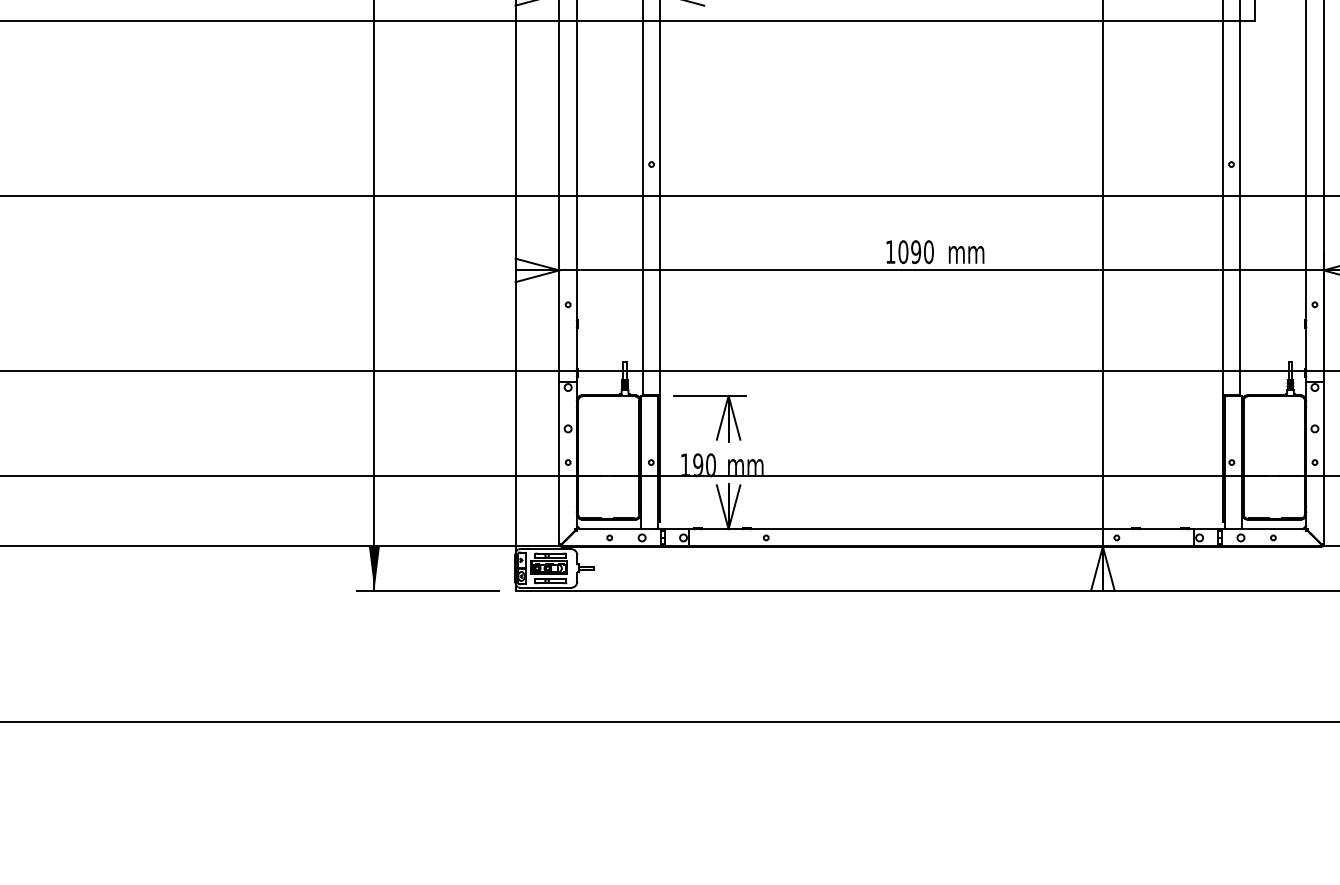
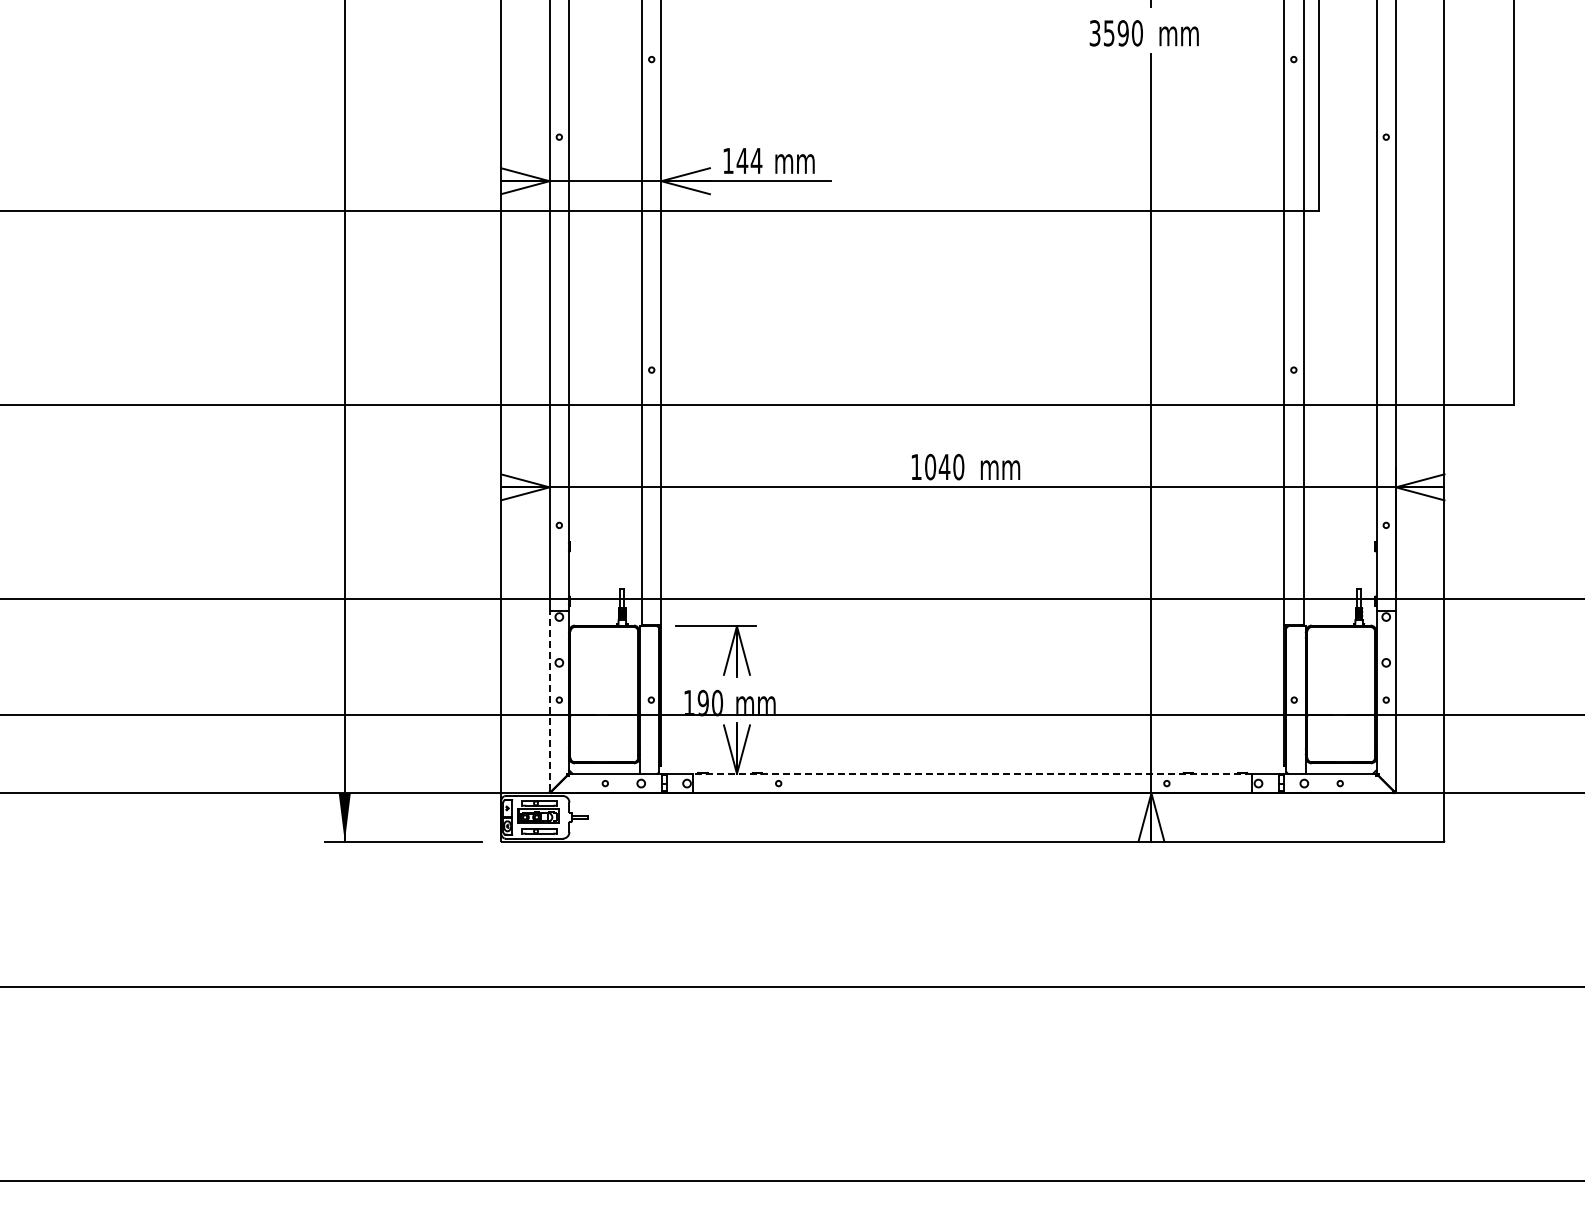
text: (916, 251) -> (944, 466), 1090 -> 1040
line: (559, 462) -> (549, 700), solid -> dashed
line: (941, 528) -> (972, 773), solid -> dashed

